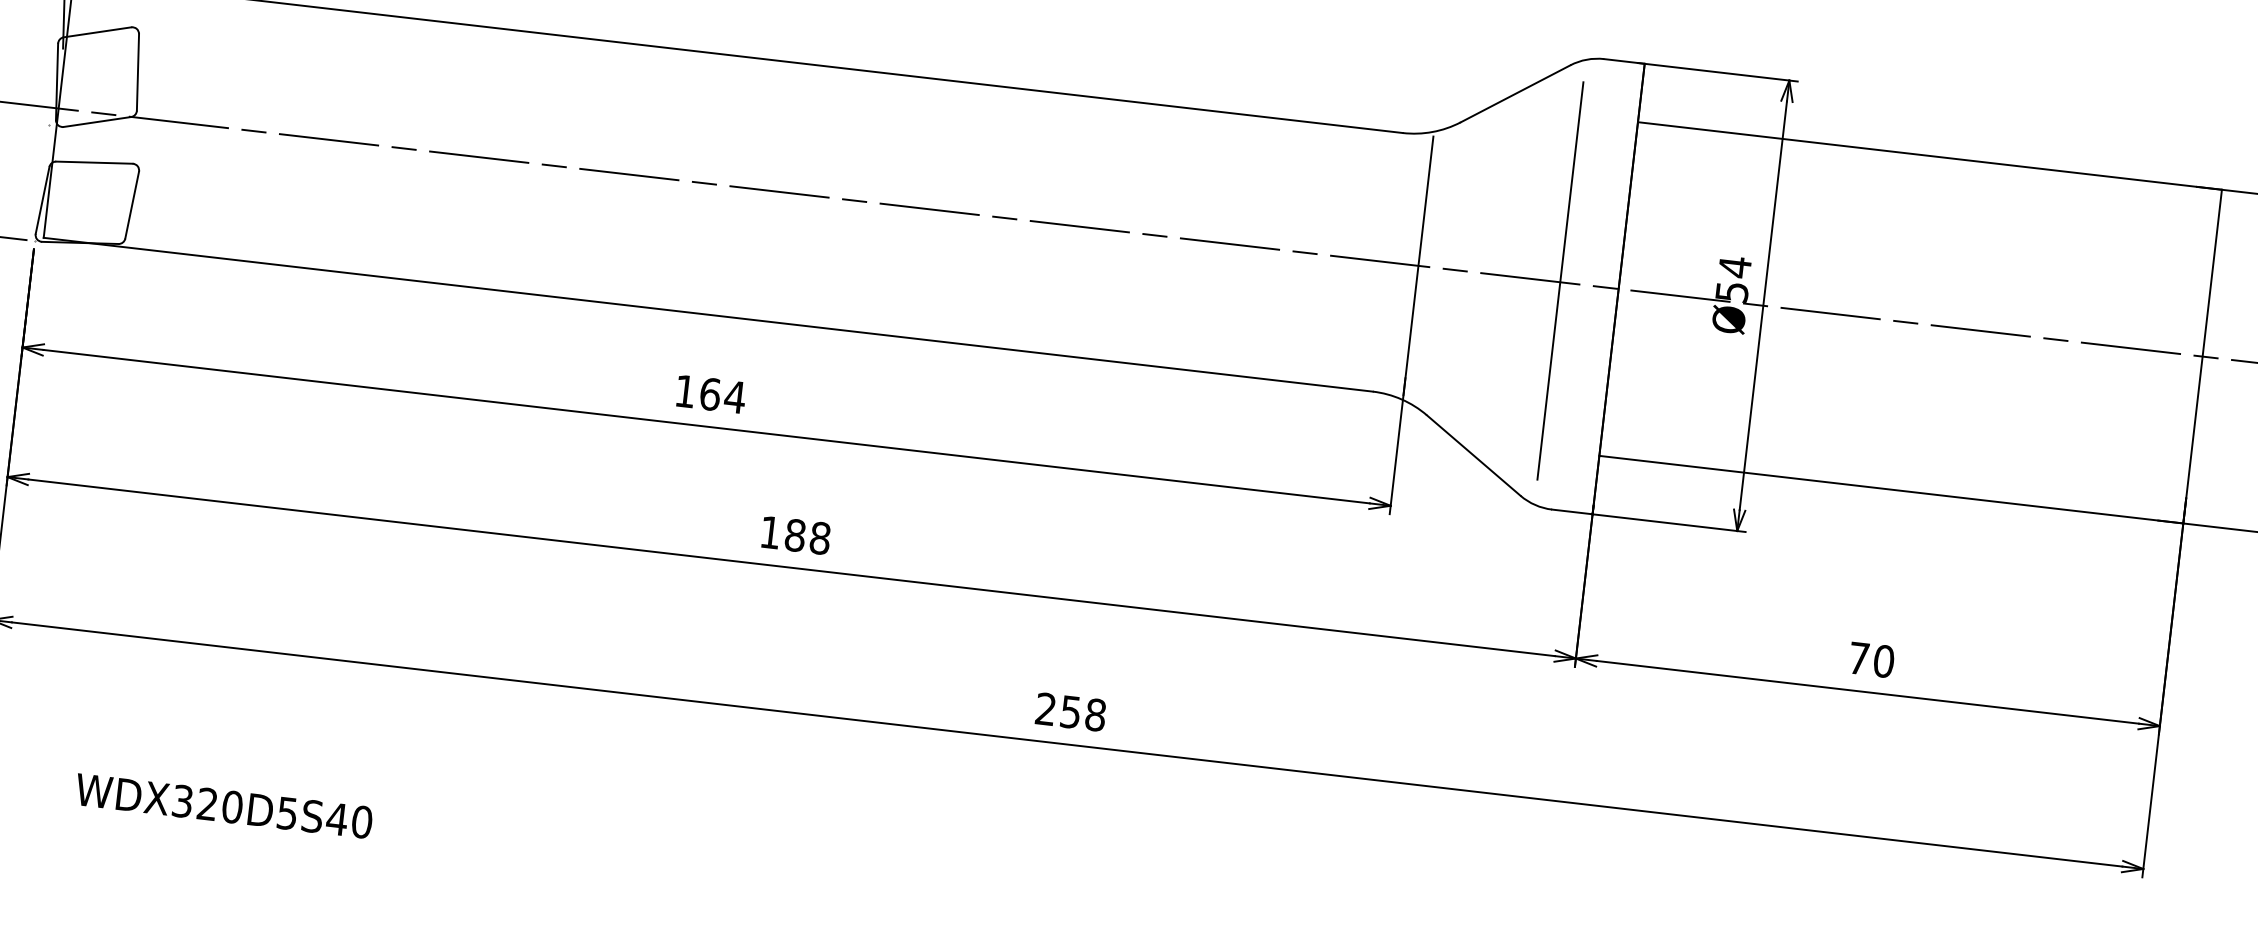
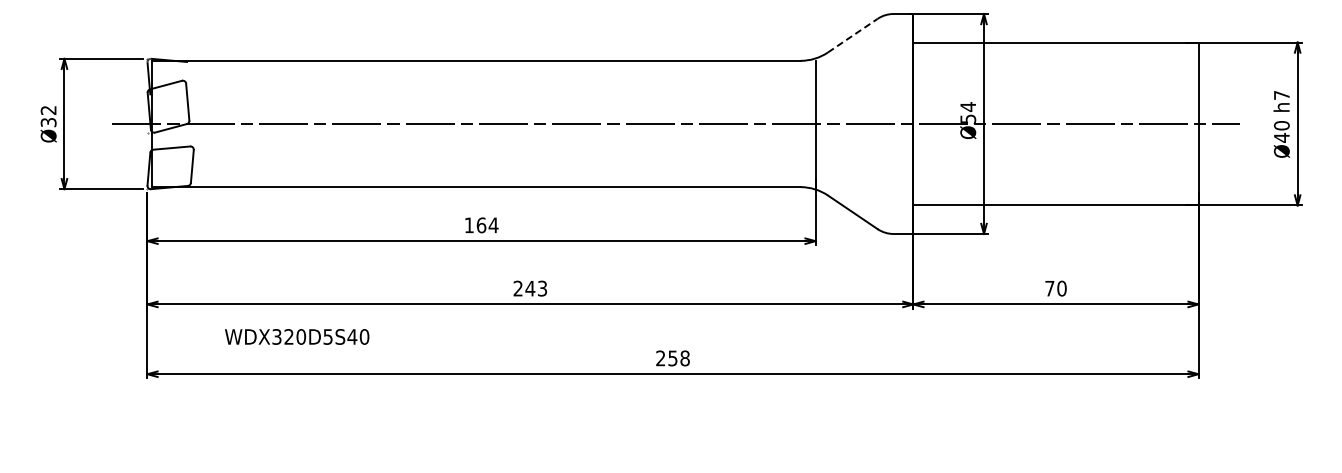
line: (1514, 93) -> (852, 35), solid -> dashed
line: (1559, 281) -> (884, 123), removed
text: (795, 535) -> (530, 288), 188 -> 243
text: (224, 805) -> (297, 336), moved

